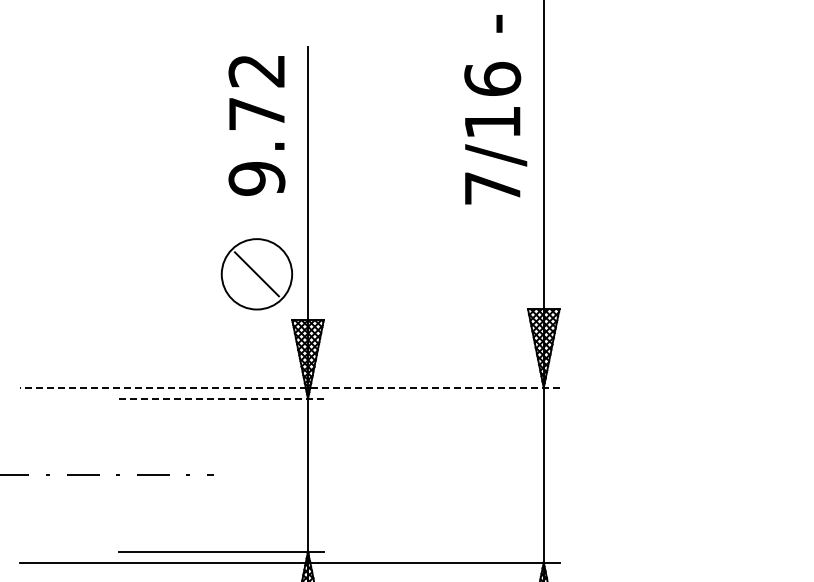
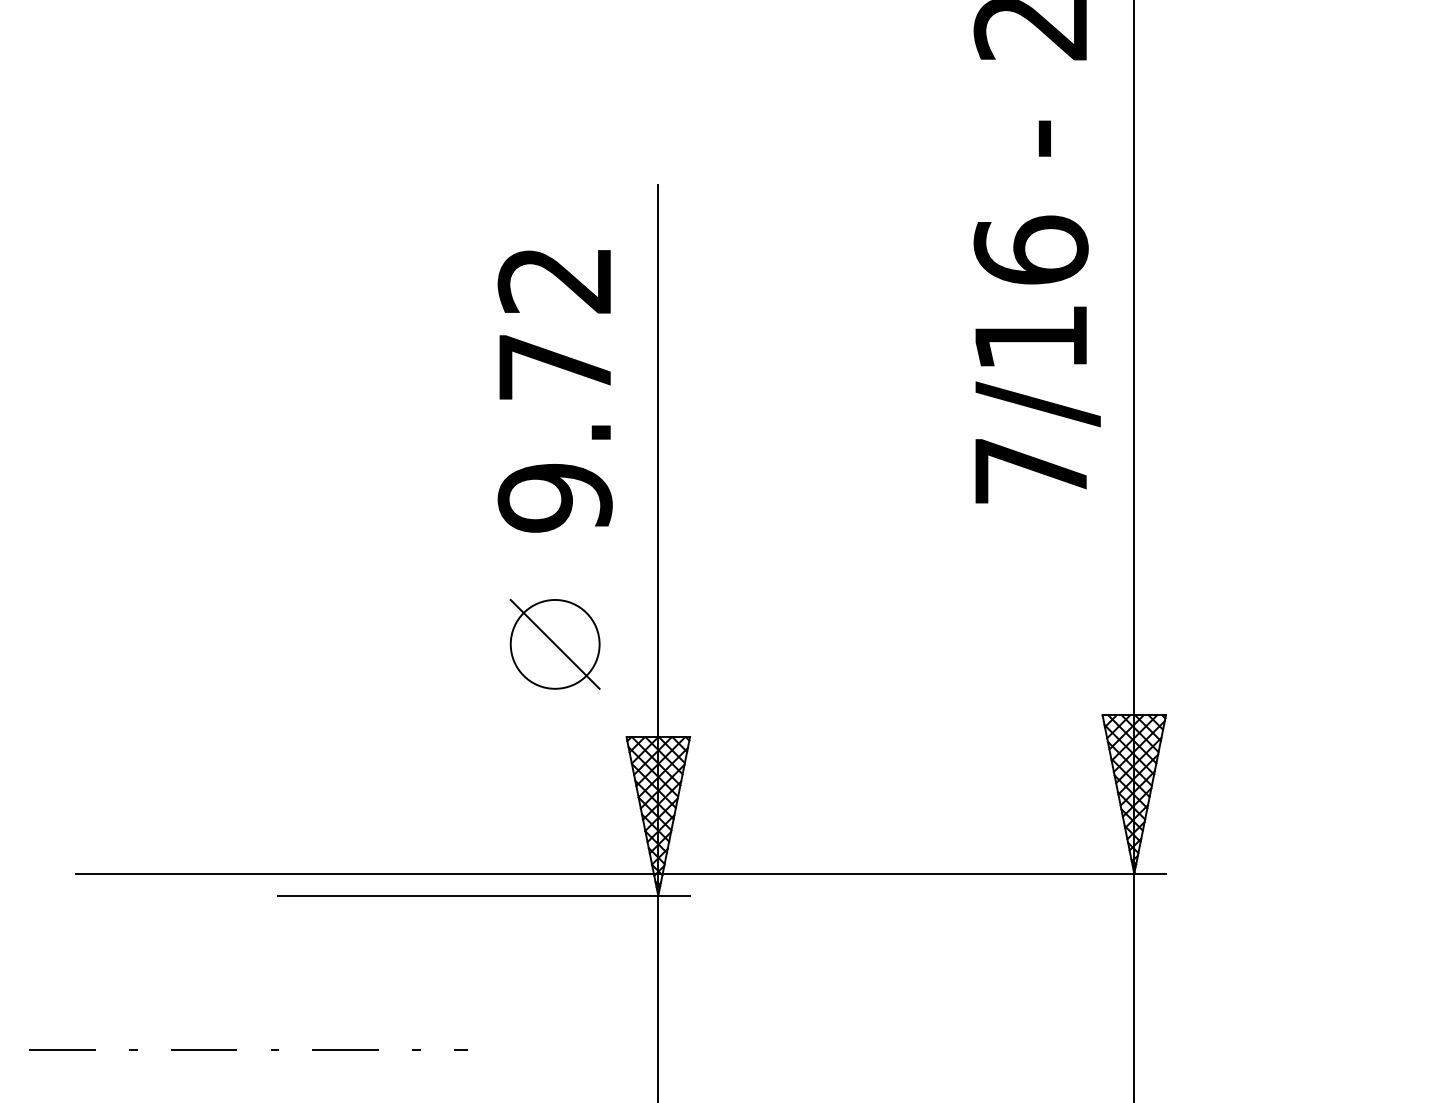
text: (256, 125) -> (554, 390), moved
circle: (256, 274) -> (554, 644), size x0.62
line: (289, 387) -> (620, 872), dashed -> solid
line: (221, 398) -> (483, 895), dashed -> solid

